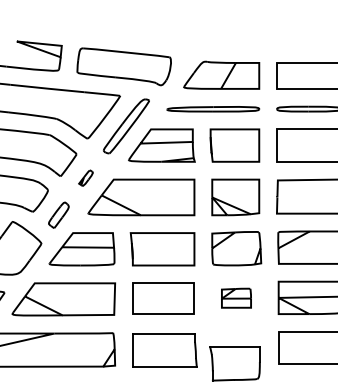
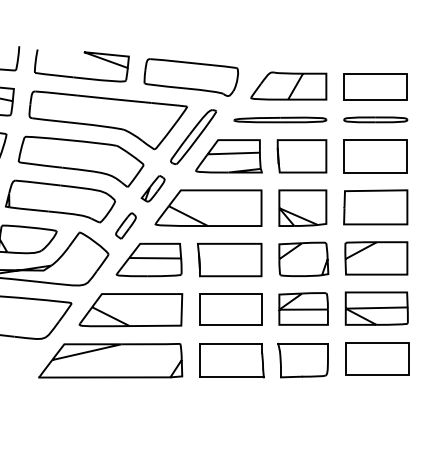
part: (85, 177) -> (152, 188), size x1.67
part: (236, 297) -> (303, 308), size x1.67
part: (234, 363) -> (302, 360), moved

